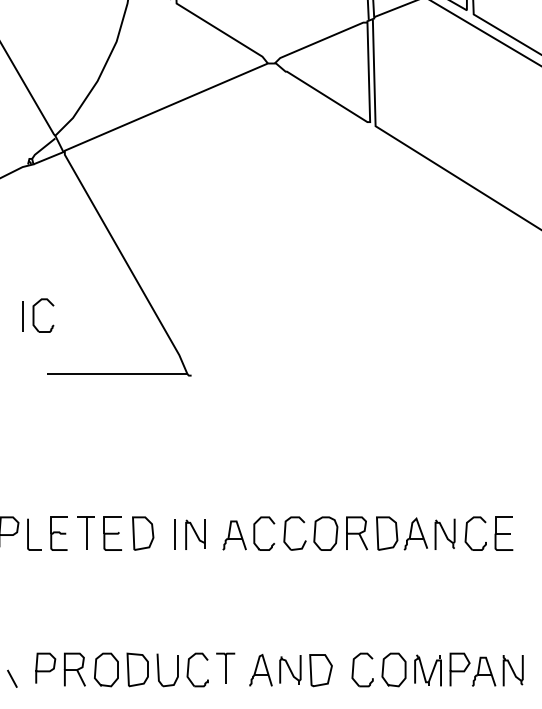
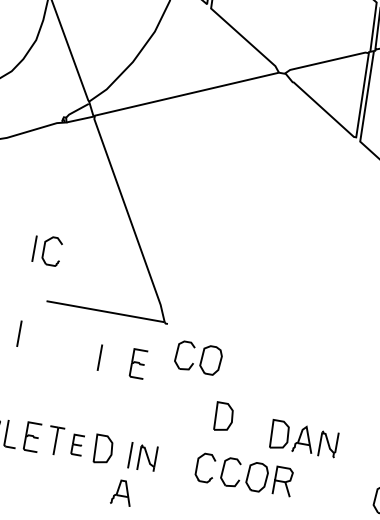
part: (233, 408) -> (198, 357), added
line: (22, 417) -> (19, 333), added
part: (165, 427) -> (138, 363), added
line: (119, 428) -> (99, 357), added
part: (275, 471) -> (224, 417), added
part: (112, 533) -> (77, 445), size x0.7
part: (415, 533) -> (303, 439), moved
part: (234, 535) -> (122, 492), moved

